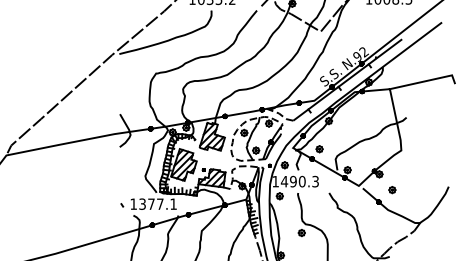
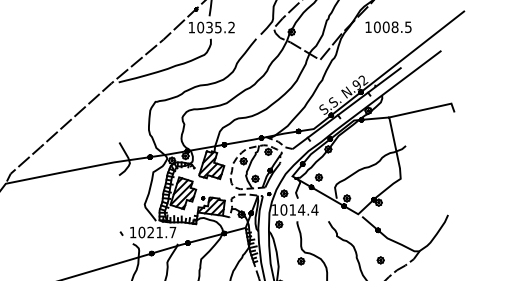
text: (300, 181) -> (299, 209), 1490.3 -> 1014.4
part: (392, 190) -> (380, 260), moved
text: (158, 204) -> (157, 232), 1377.1 -> 1021.7

